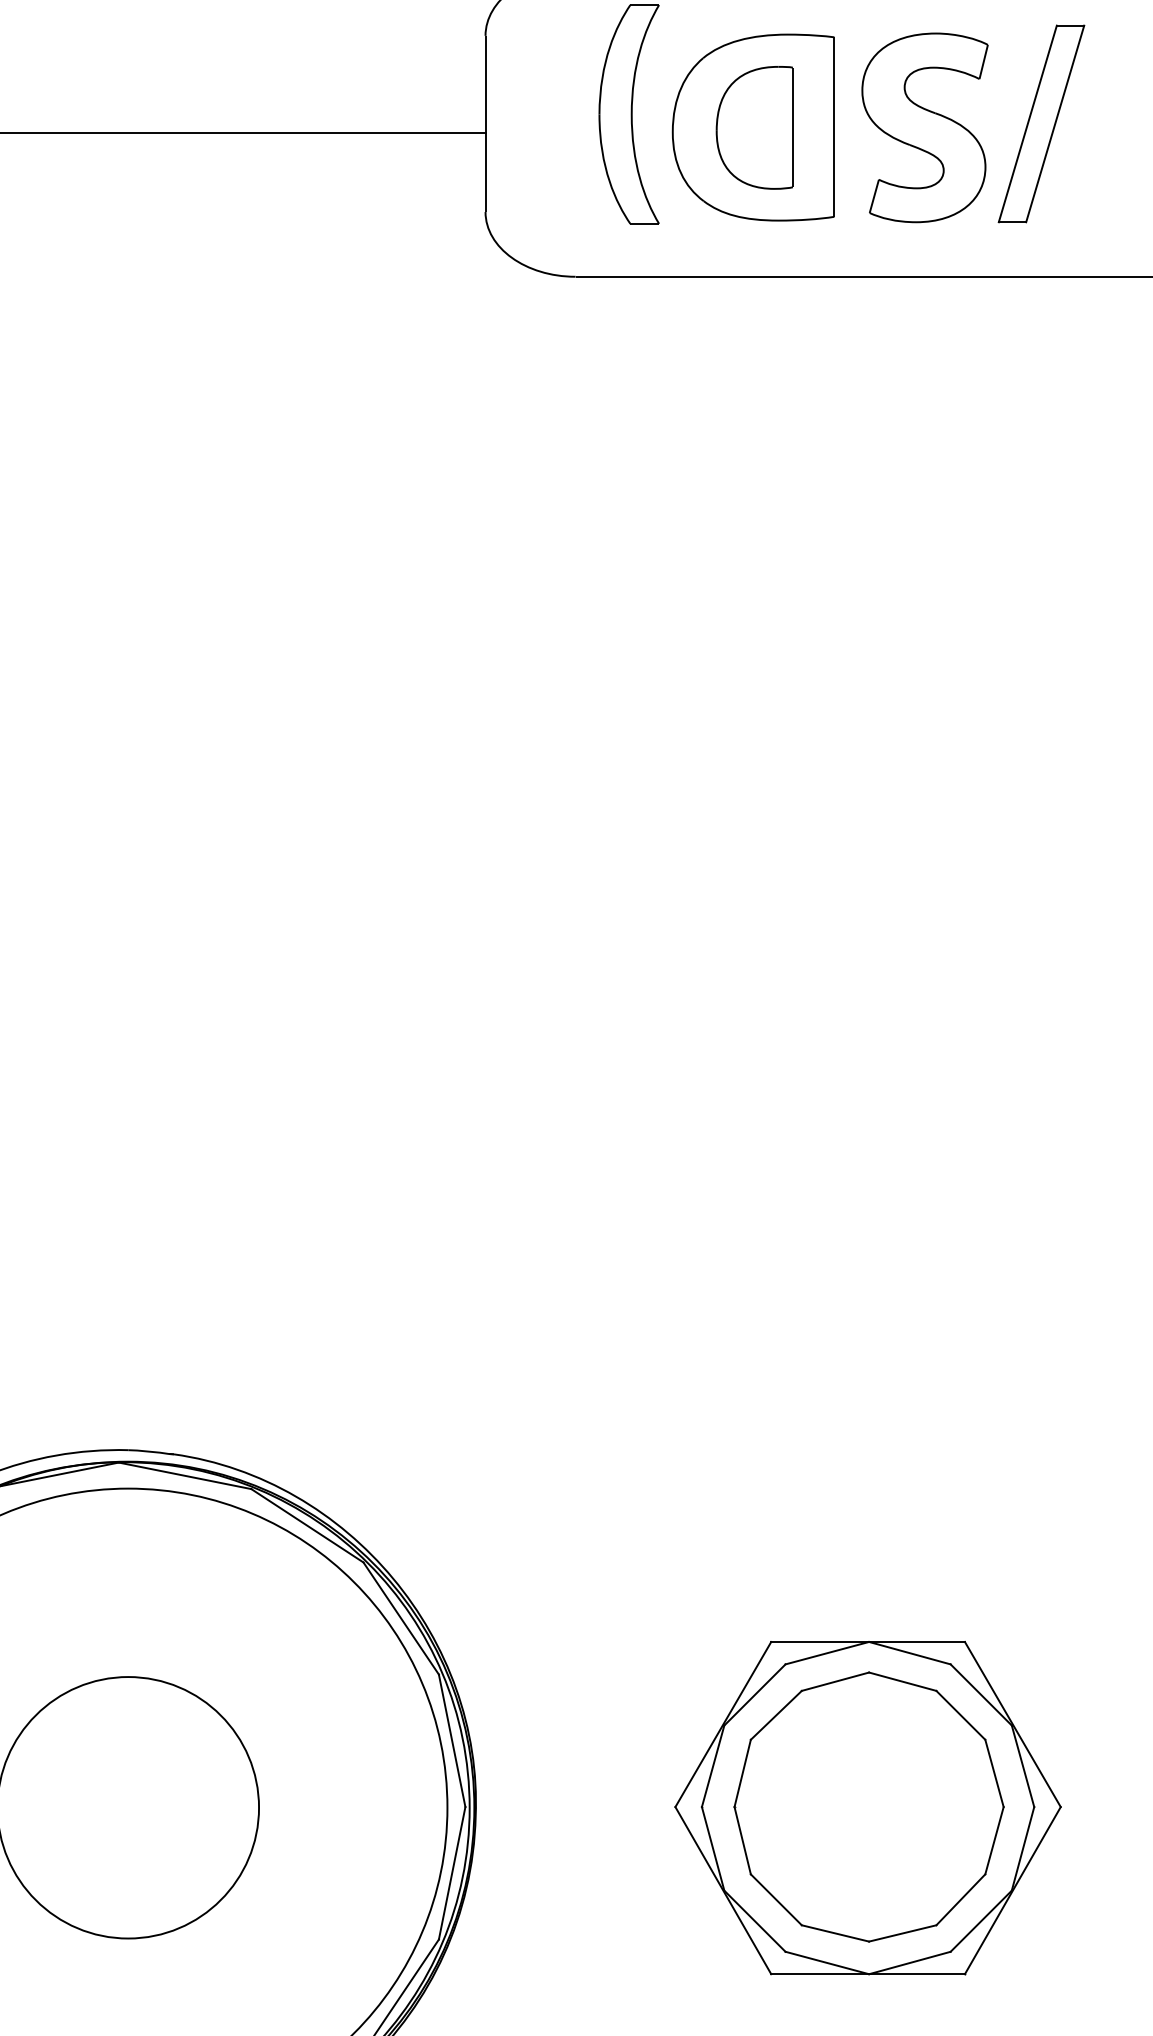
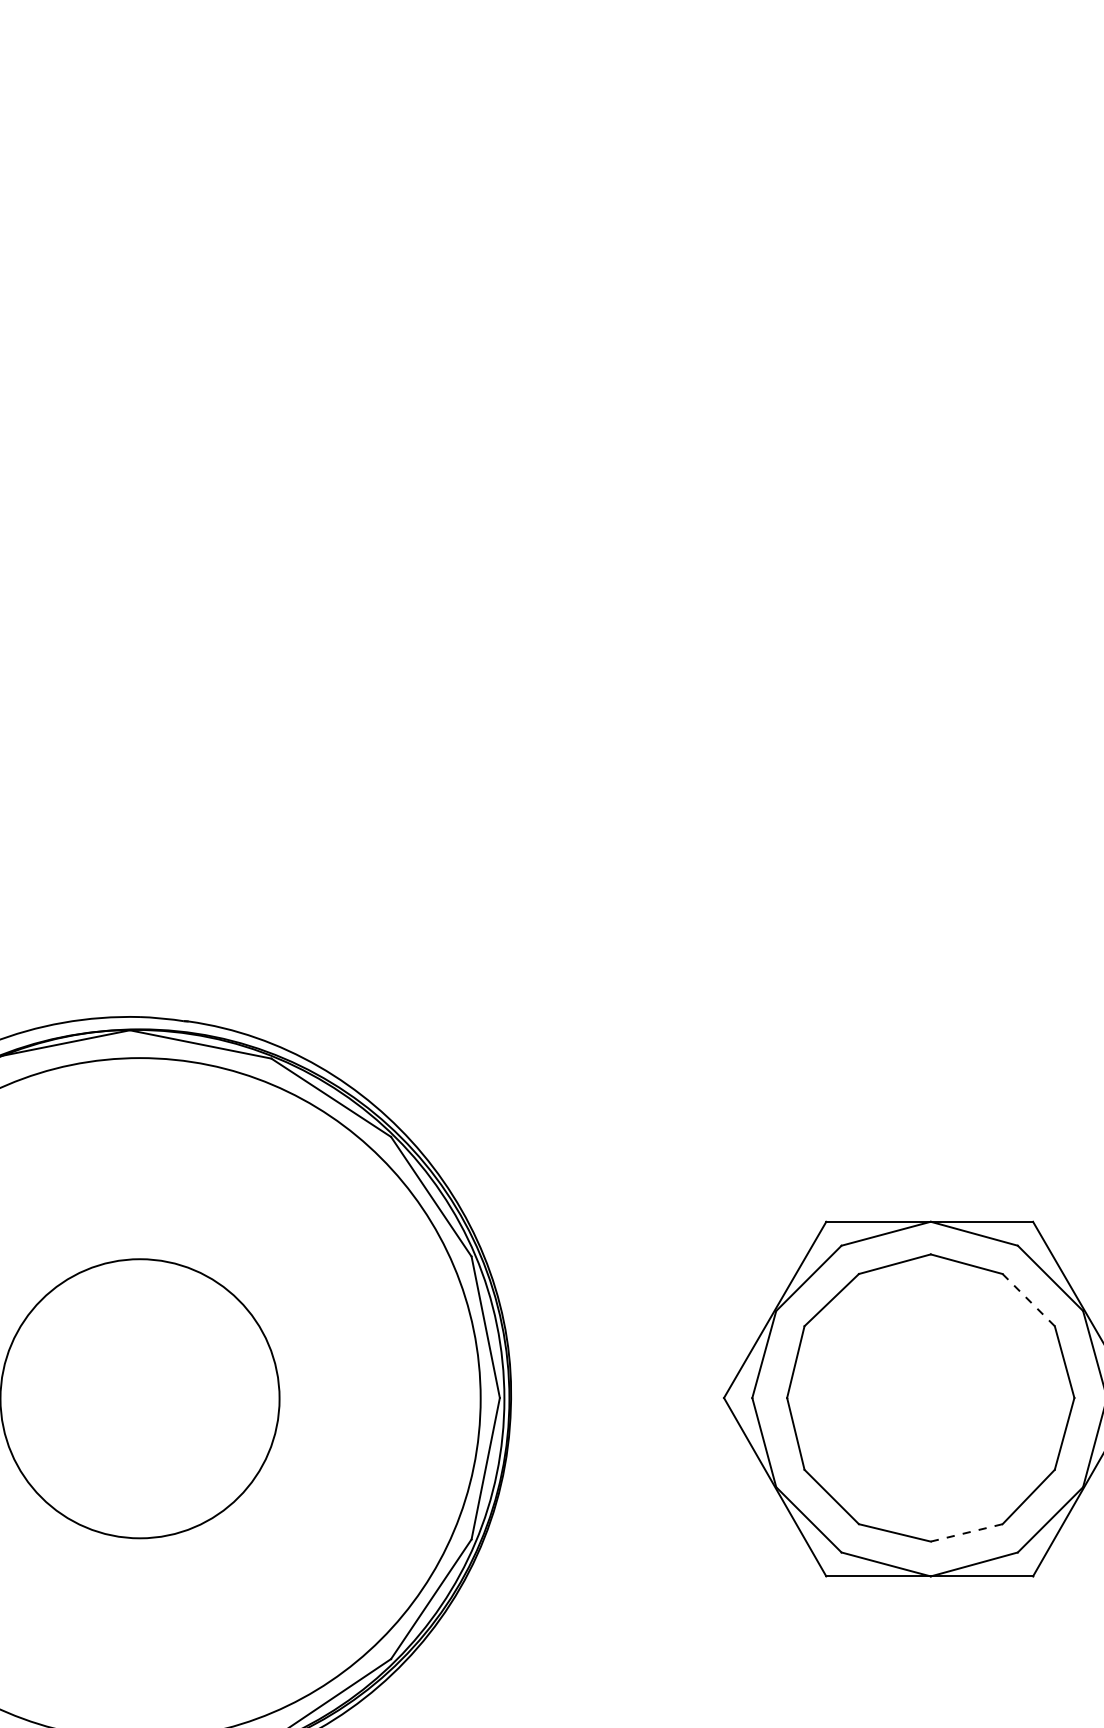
line: (960, 1715) -> (1028, 1300), solid -> dashed
line: (902, 1933) -> (966, 1532), solid -> dashed

